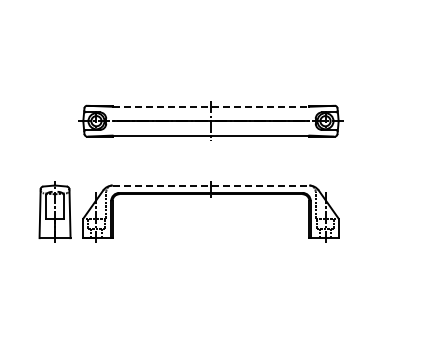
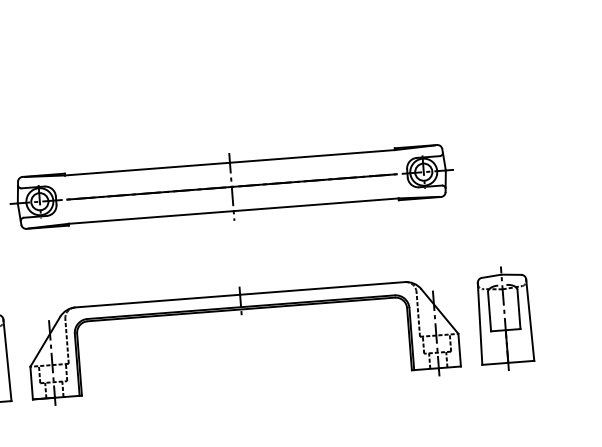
line: (211, 106) -> (230, 162), dashed -> solid
line: (211, 185) -> (240, 294), dashed -> solid
part: (366, 211) -> (504, 318), added

